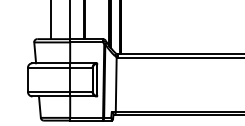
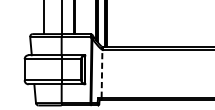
line: (116, 84) -> (102, 73), solid -> dashed

